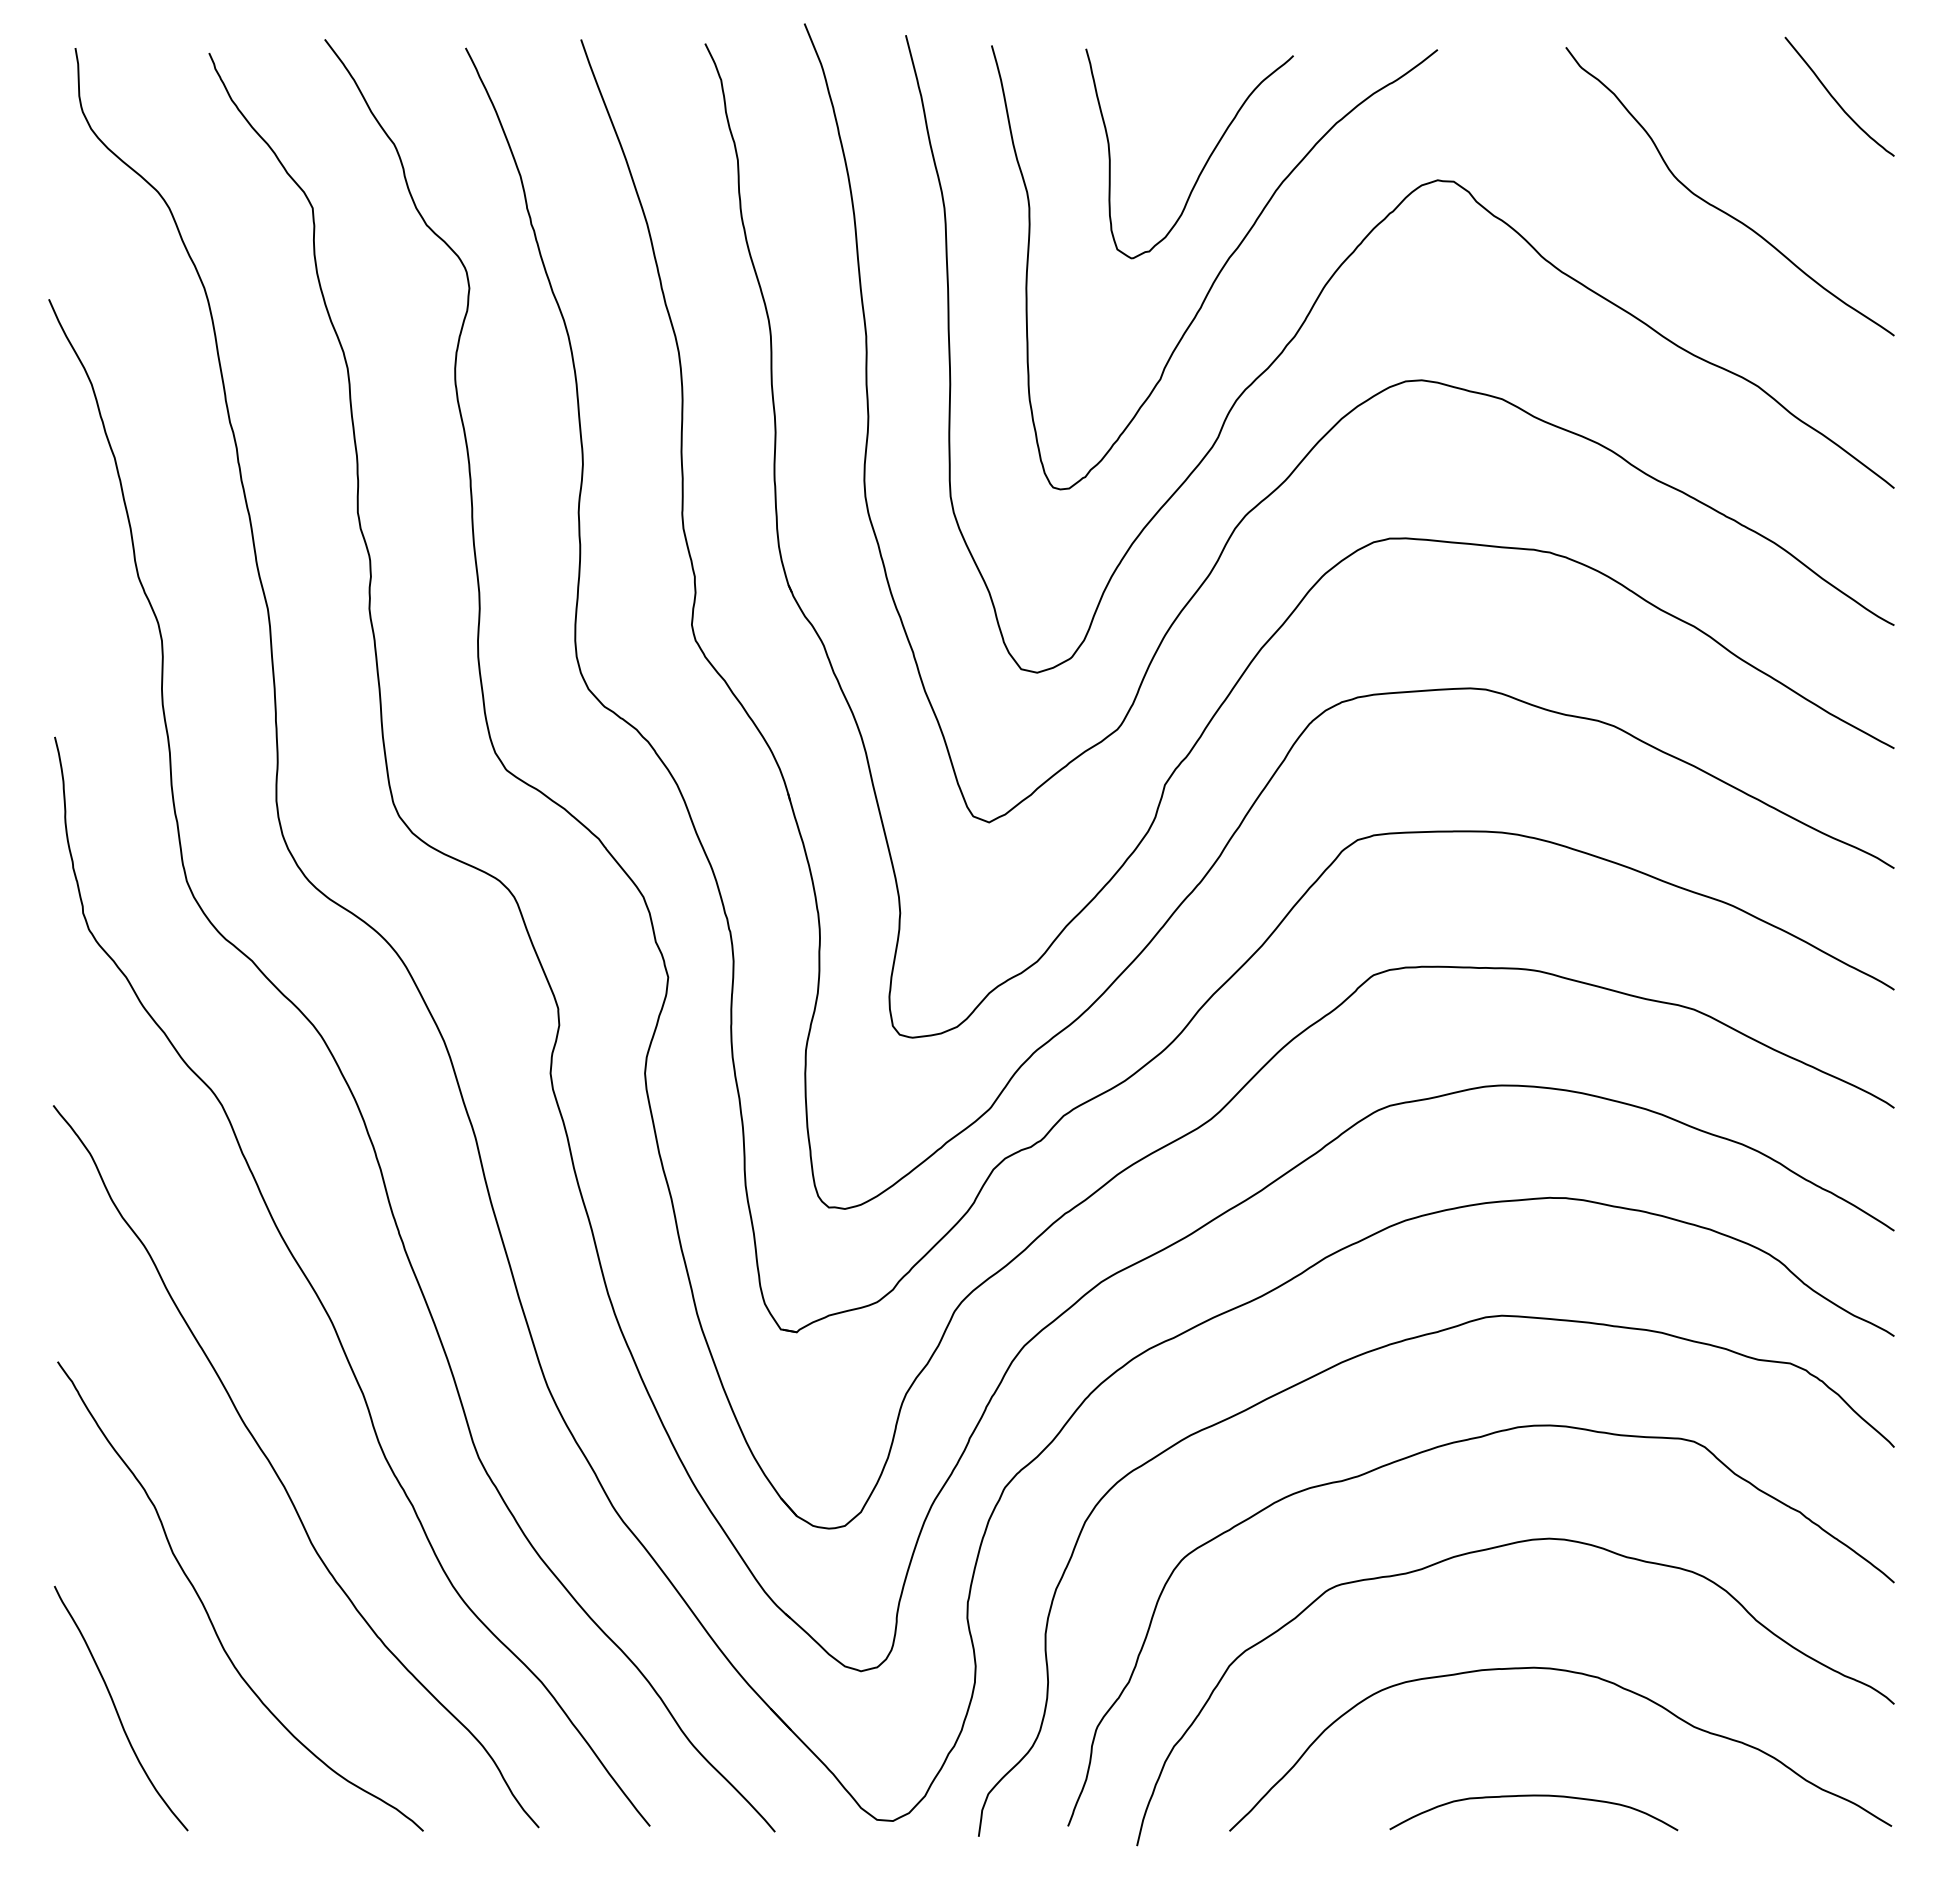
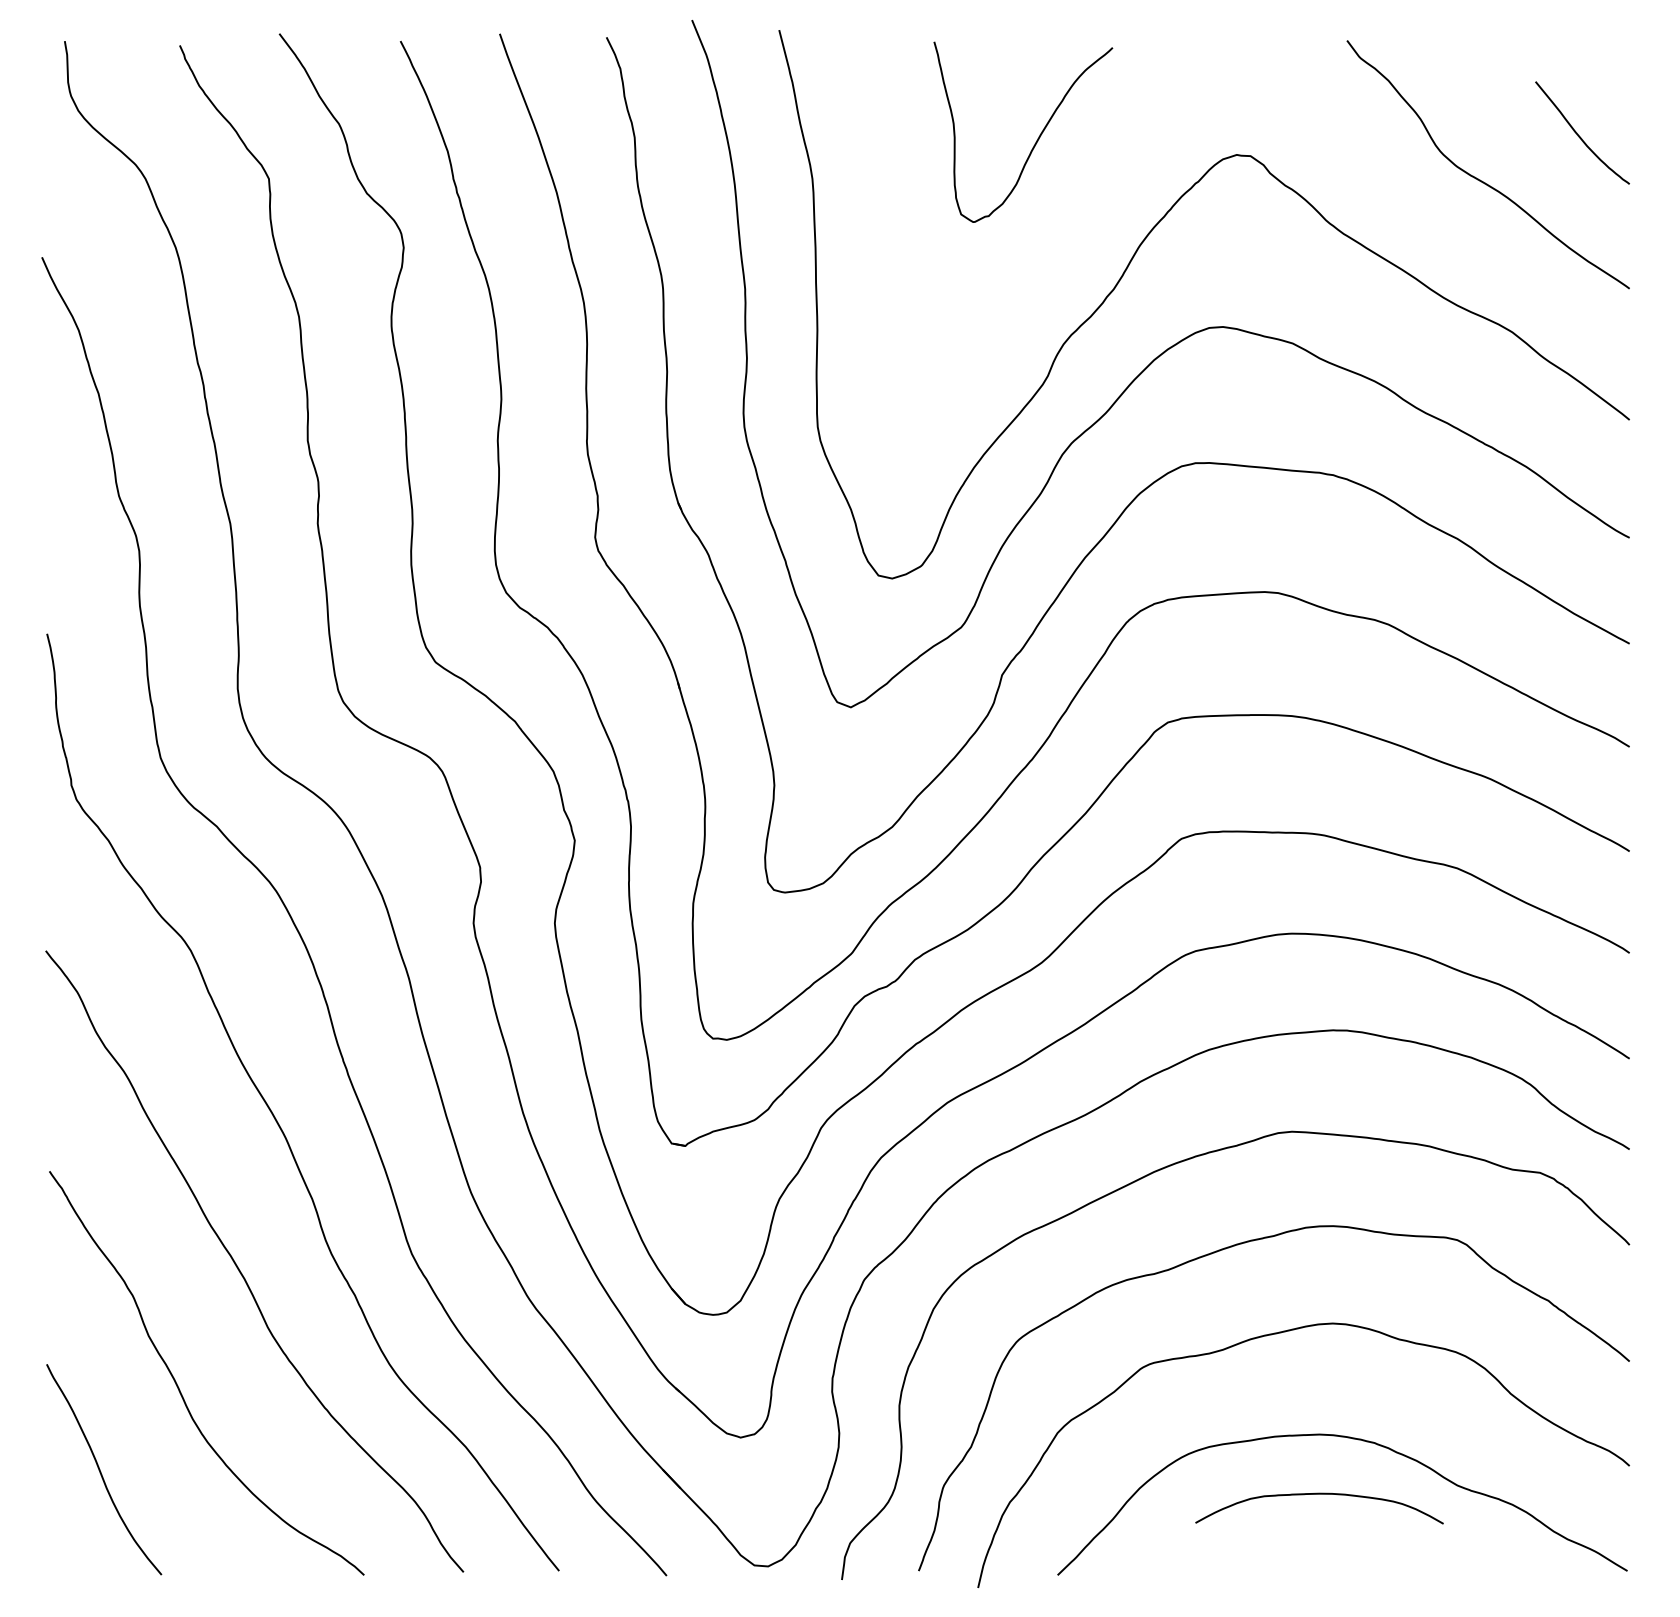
curve: (1835, 99) -> (1578, 135), moved
curve: (1220, 269) -> (1049, 231), removed
curve: (1533, 1796) -> (1319, 1494), moved

